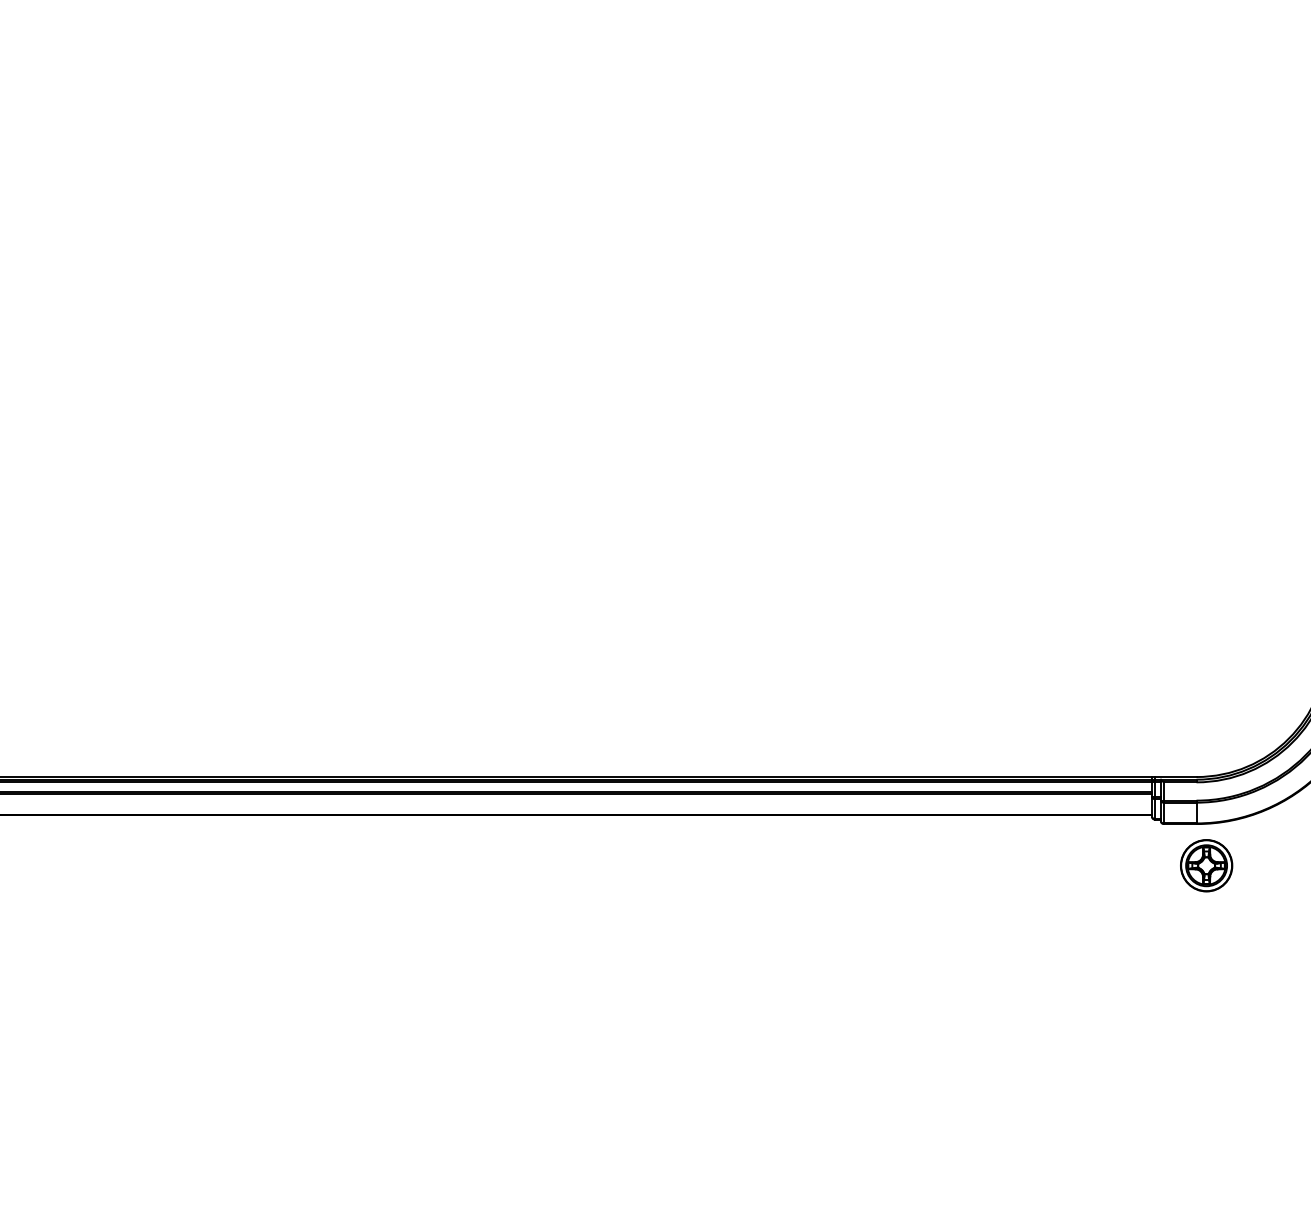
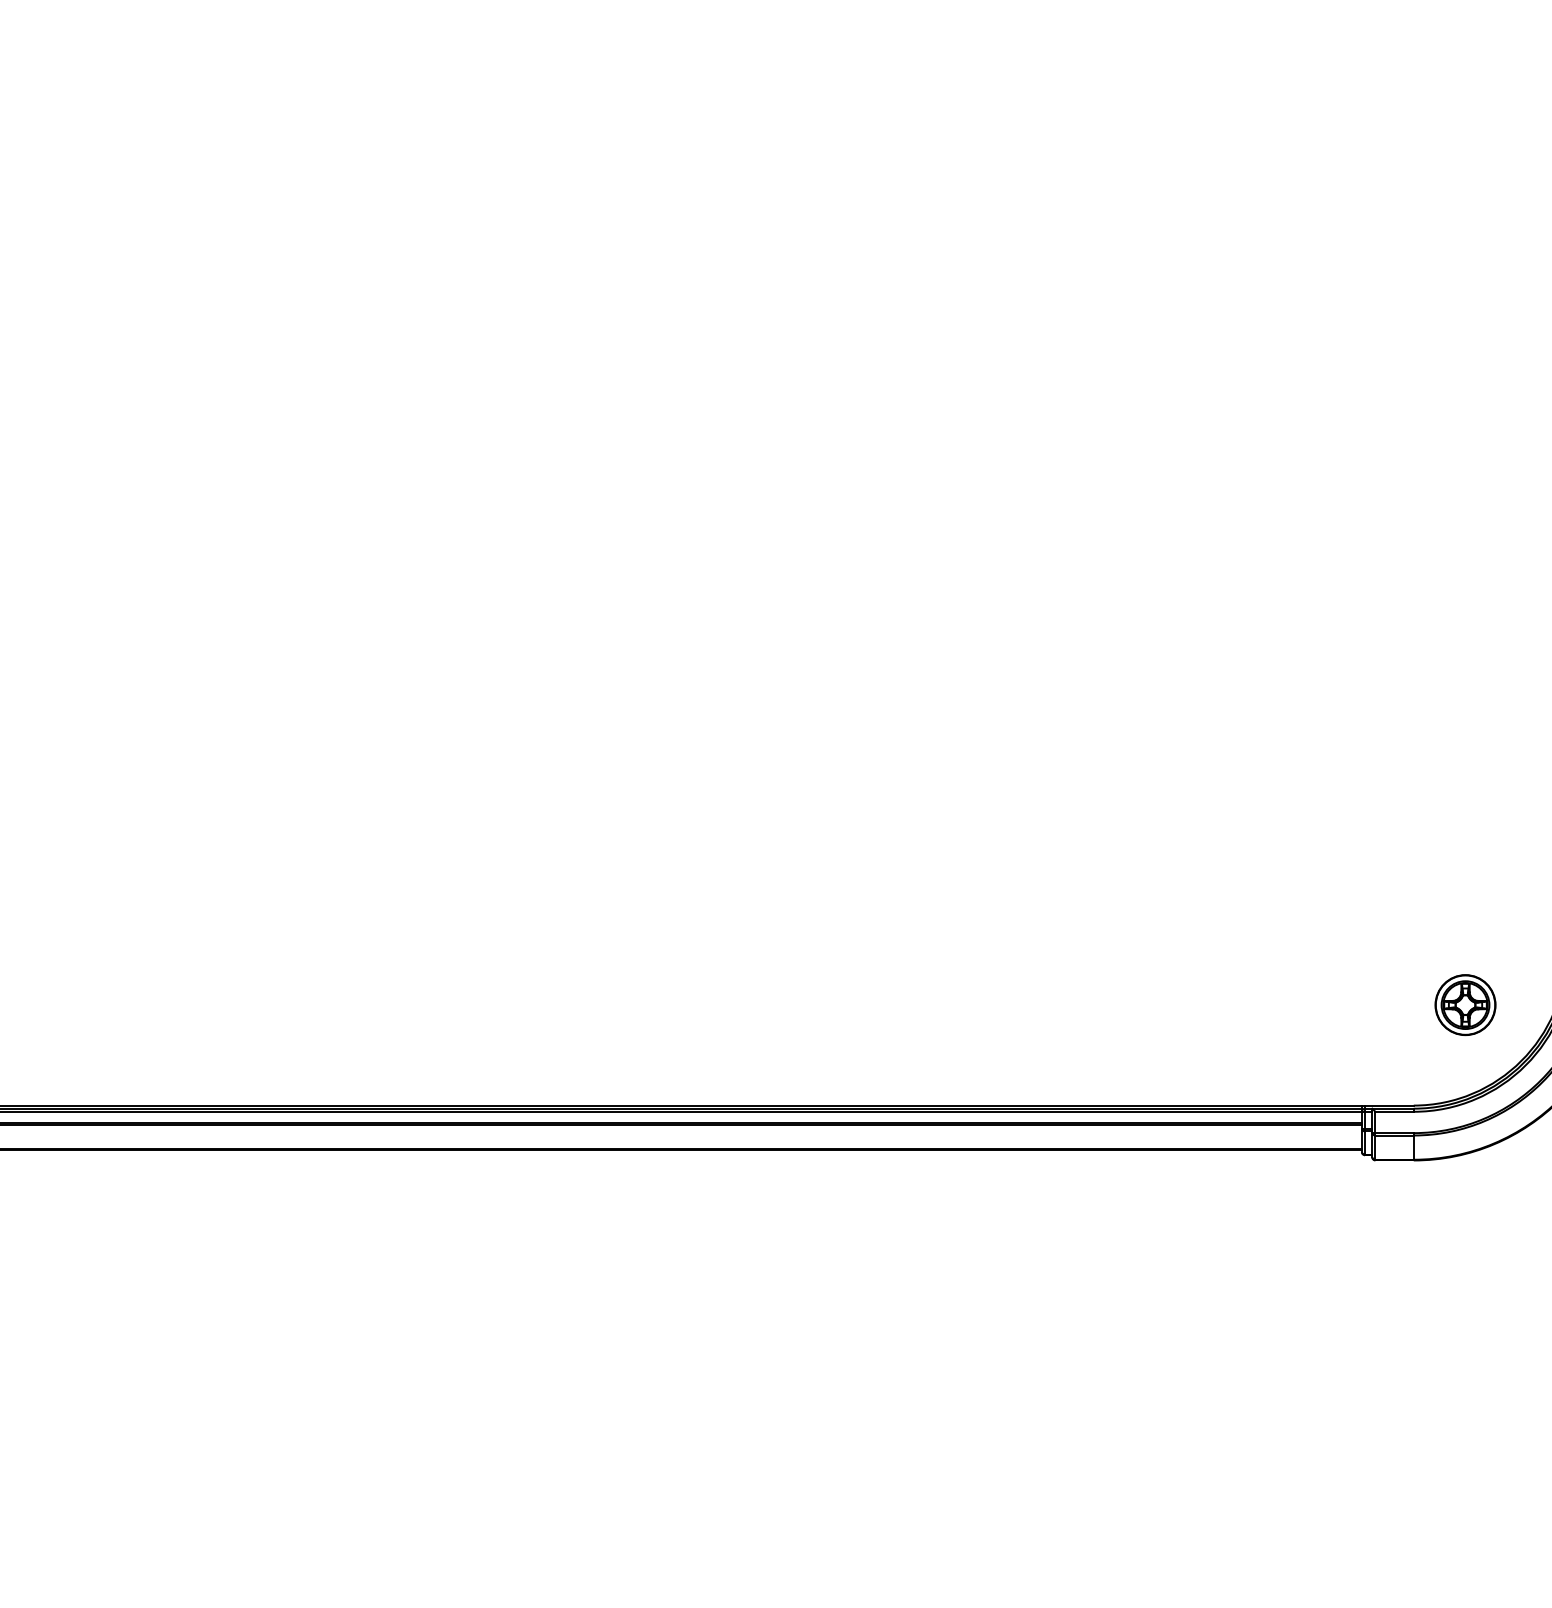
part: (1206, 865) -> (1465, 1004), moved

